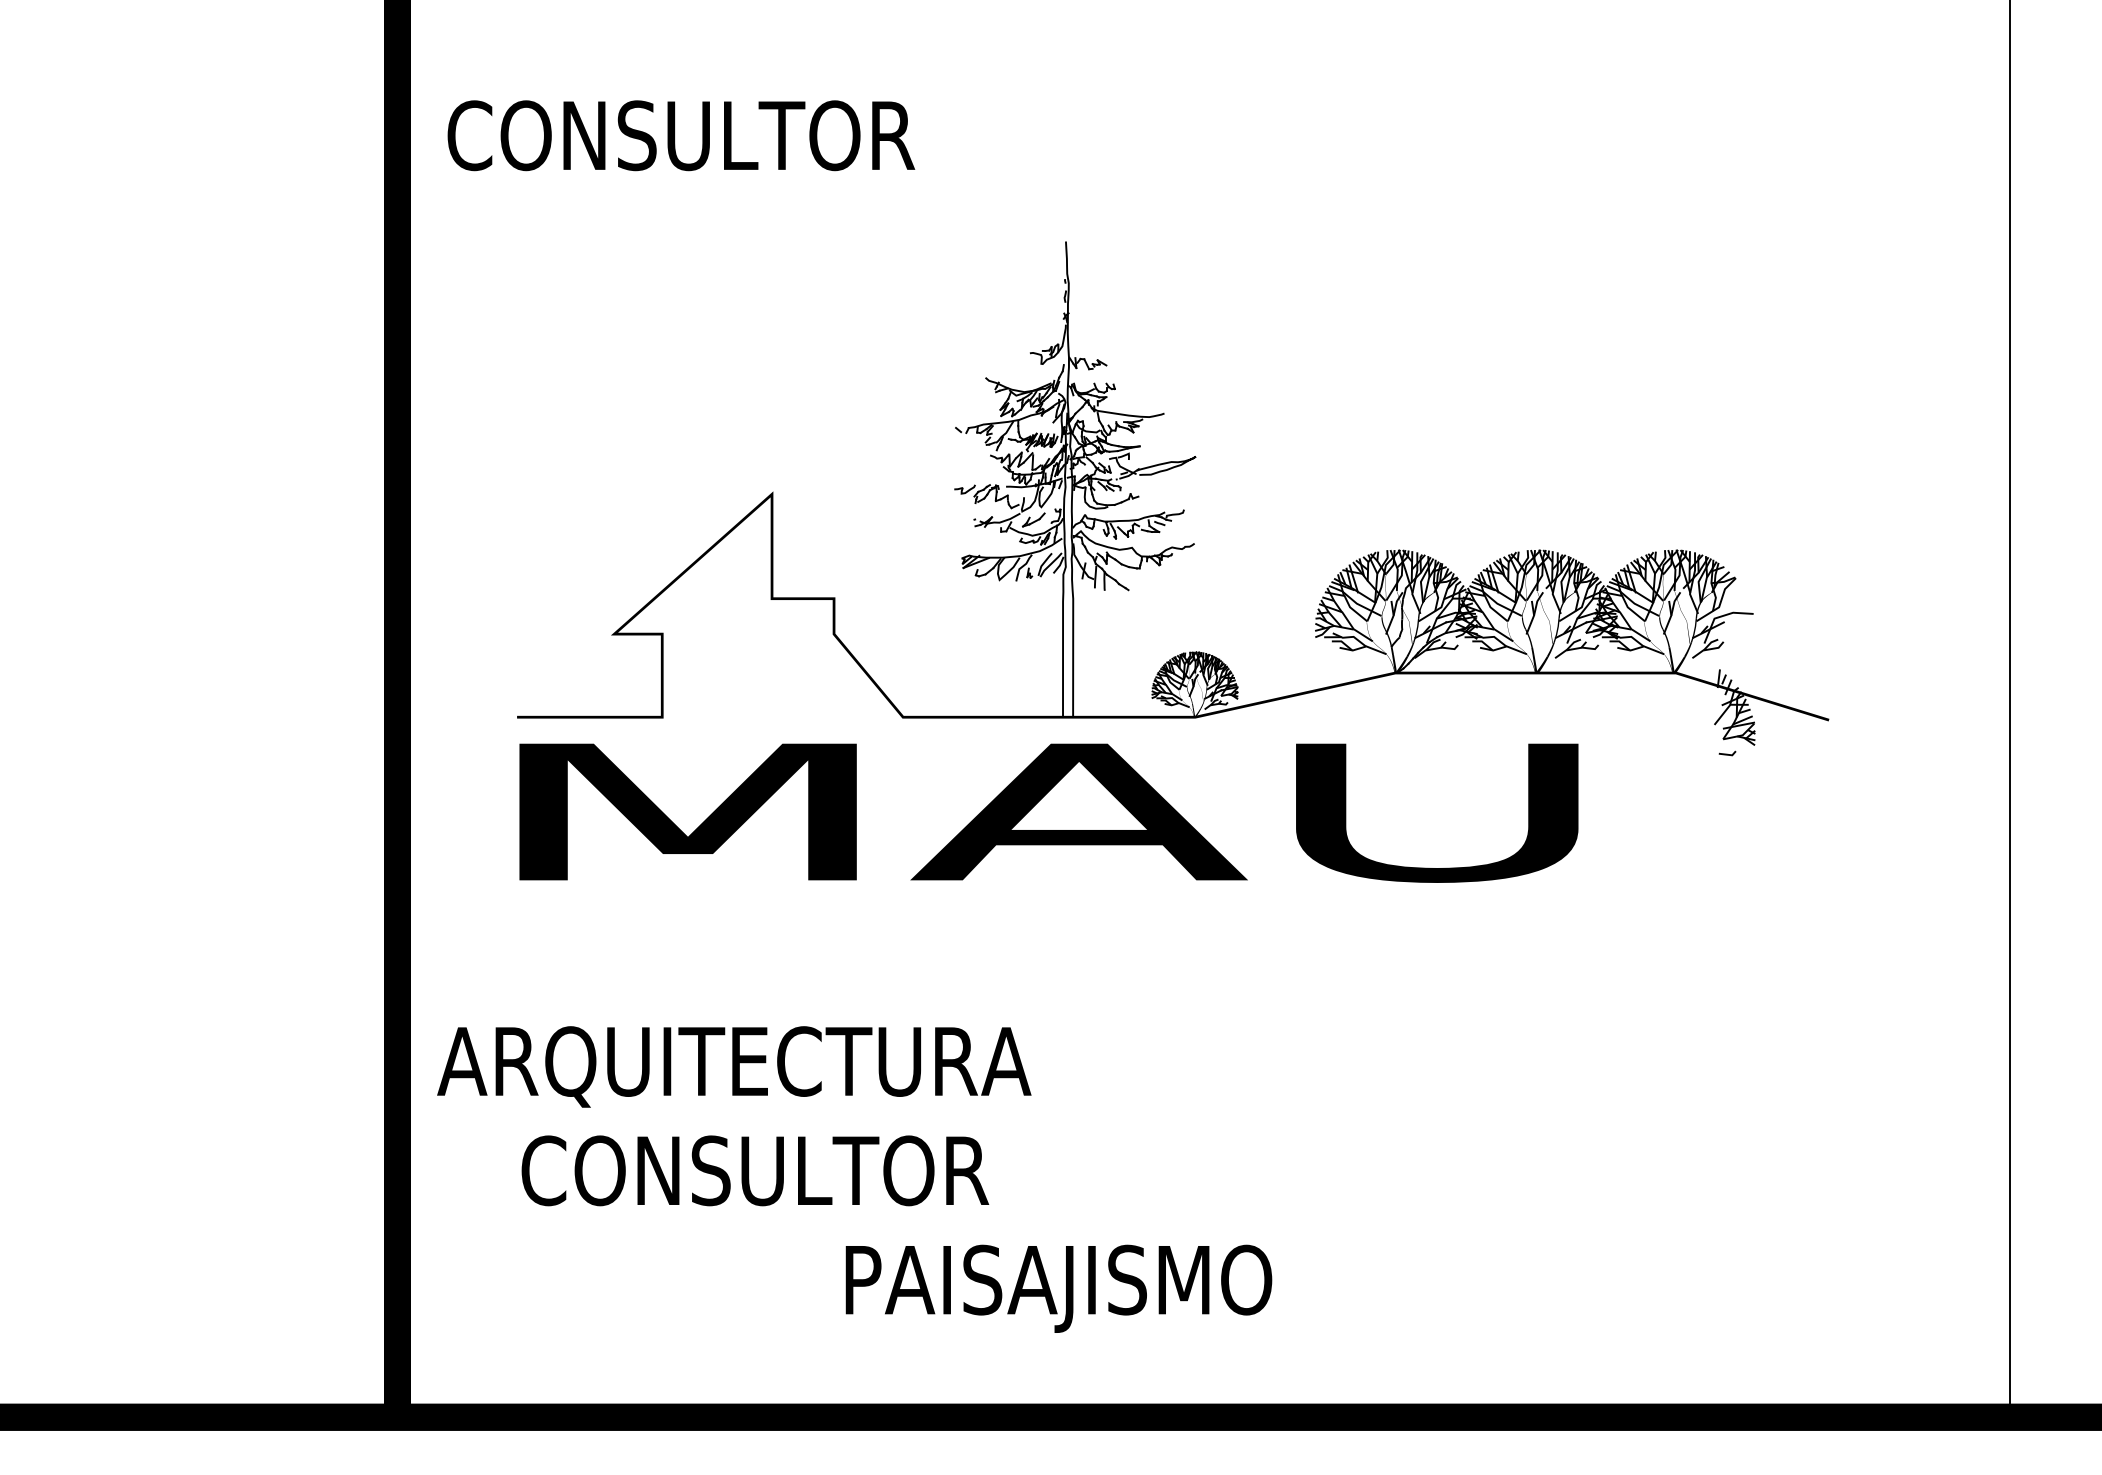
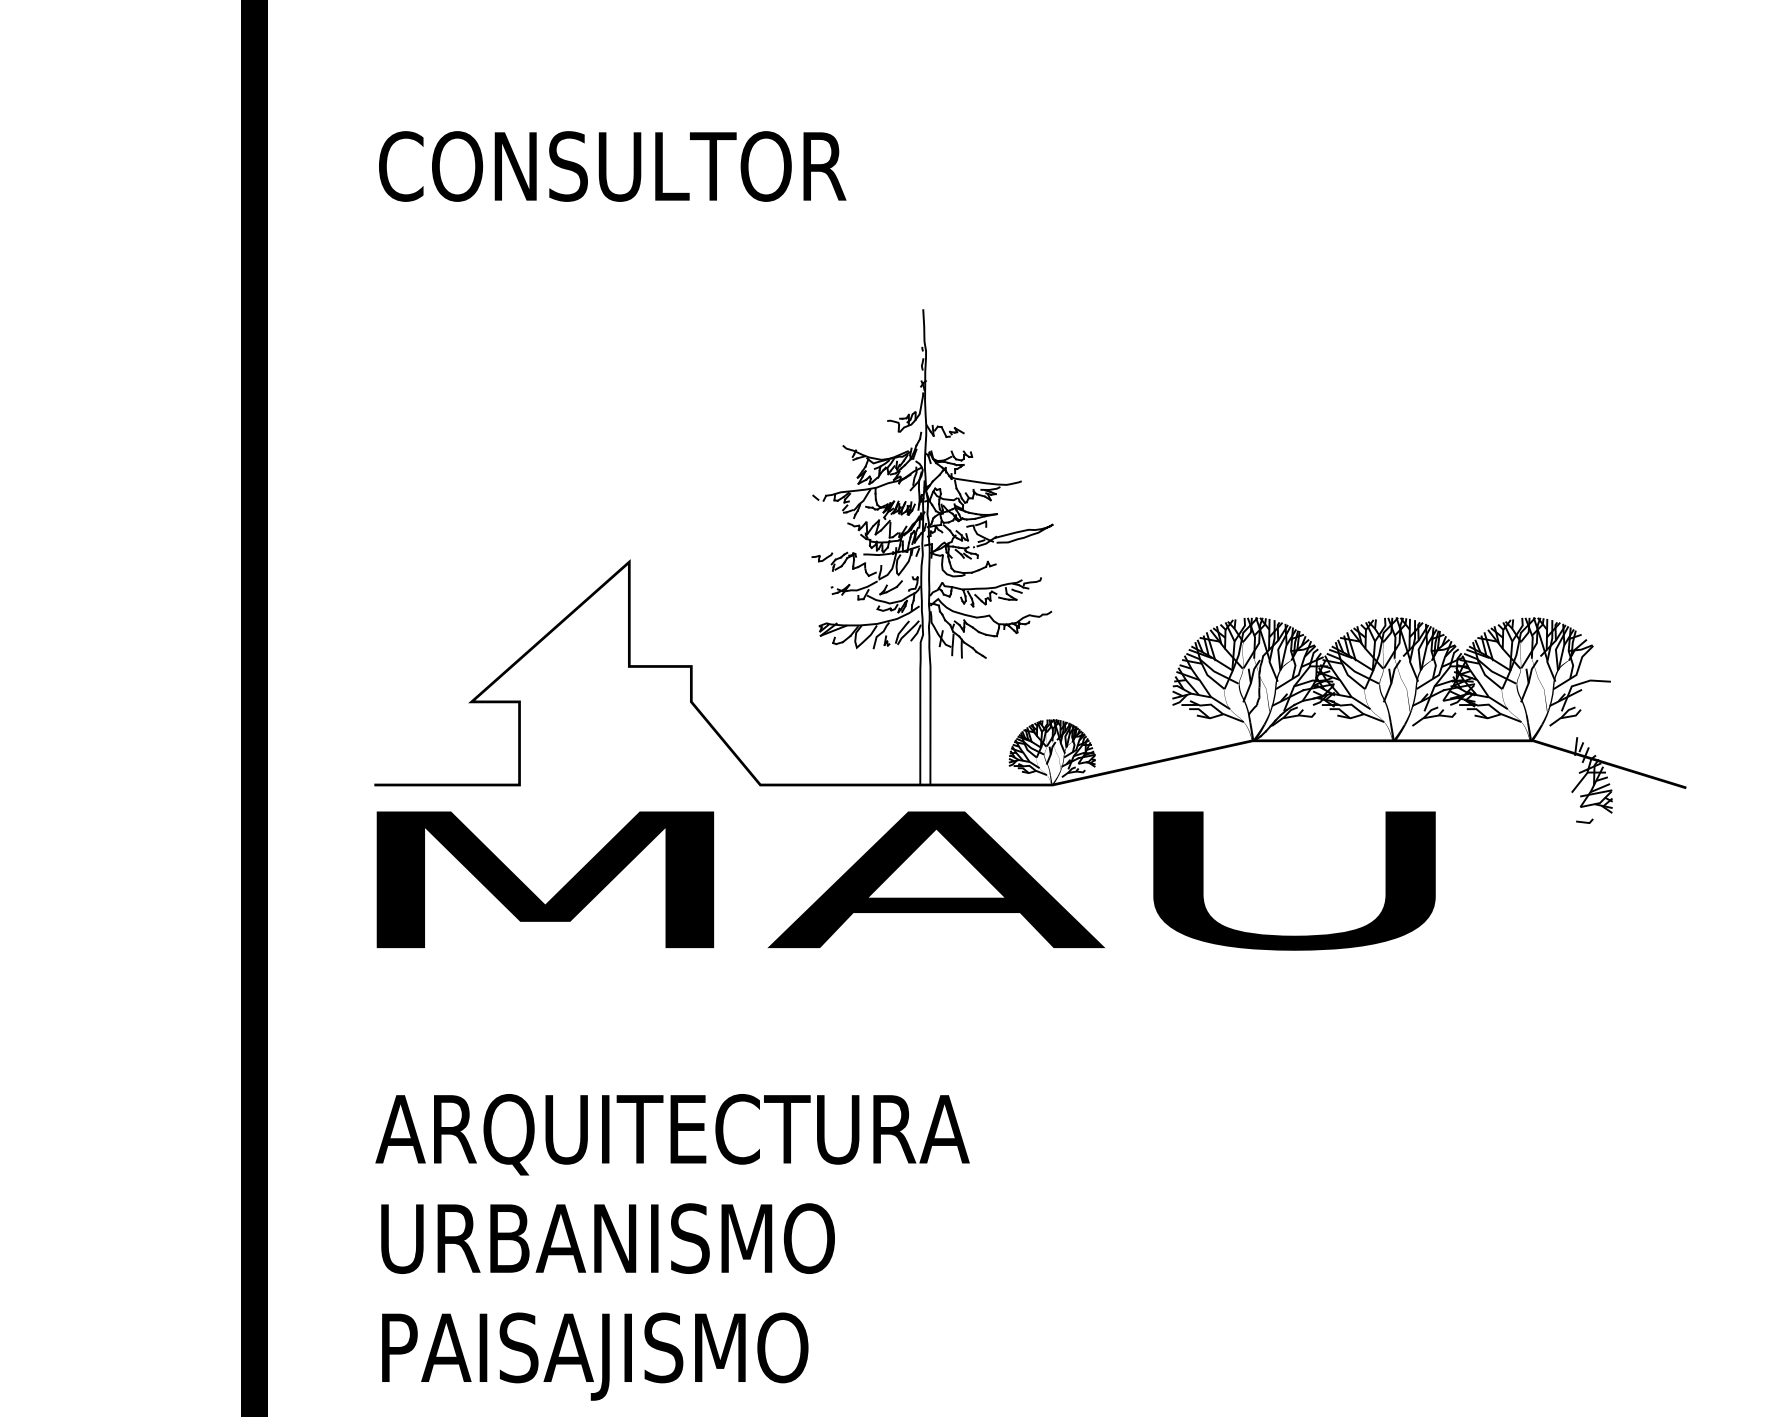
text: (681, 135) -> (612, 166), moved
text: (734, 1066) -> (672, 1134), moved
text: (755, 1170) -> (612, 1238), CONSULTOR -> URBANISMO
text: (1058, 1288) -> (594, 1356), moved

